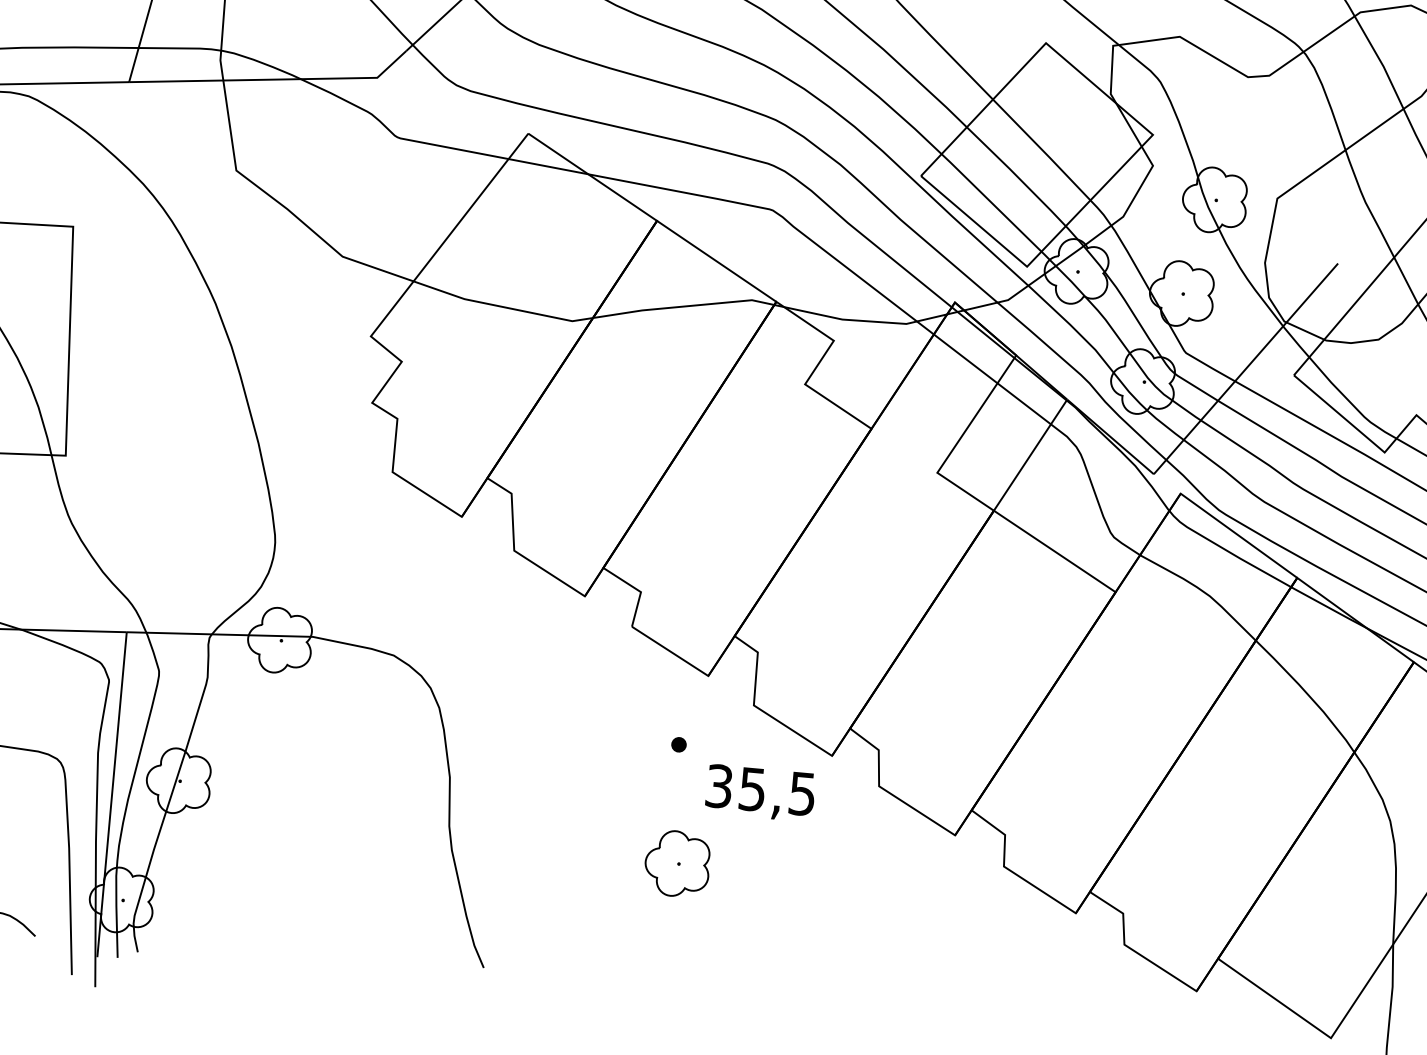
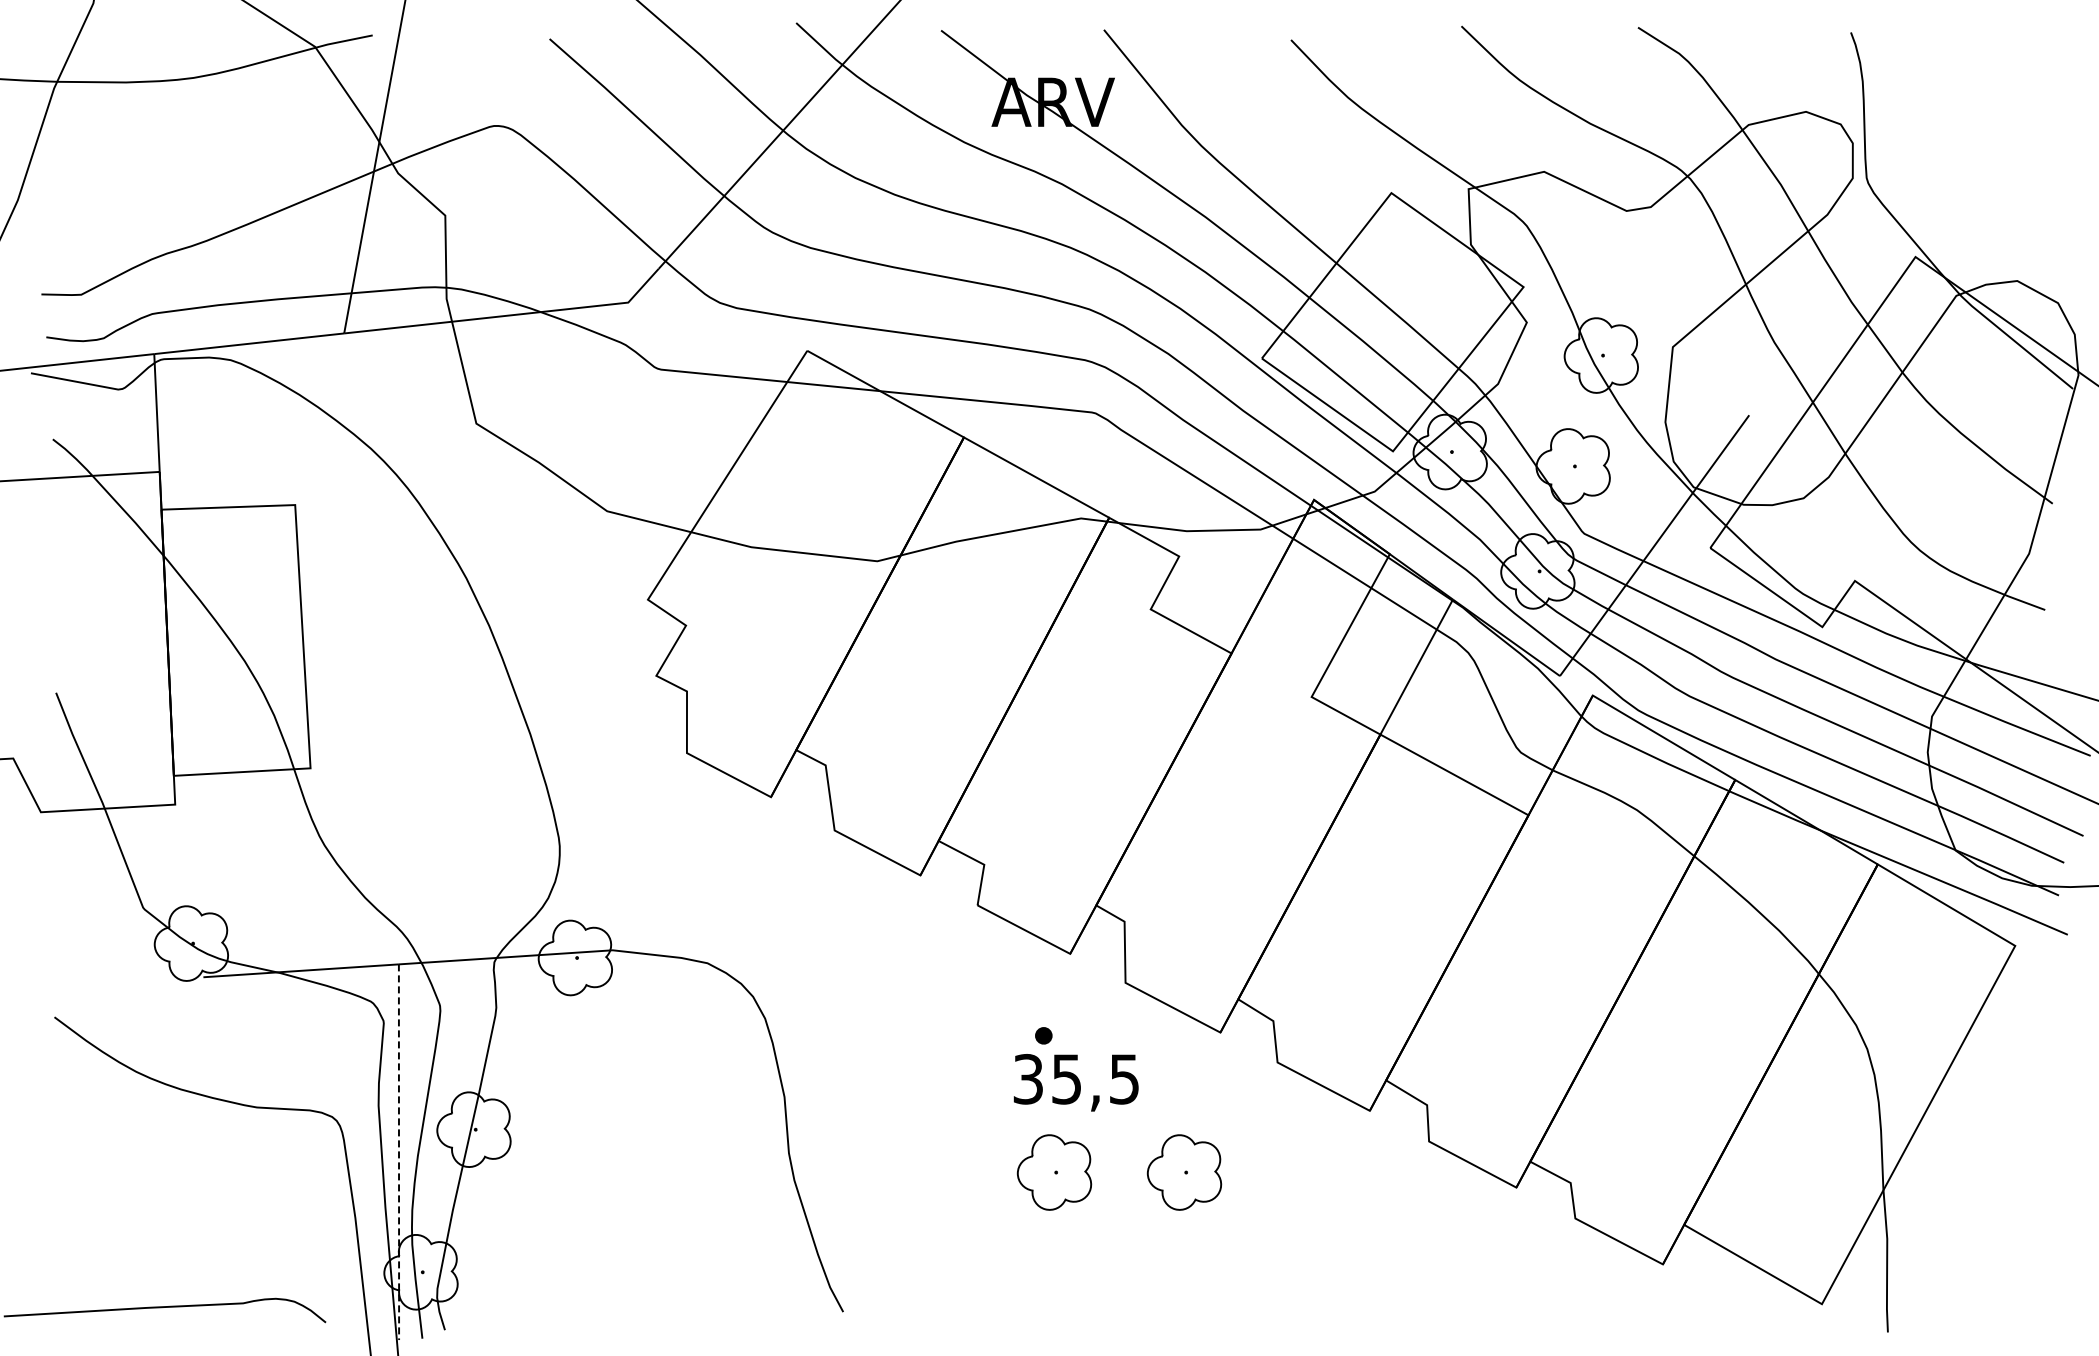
text: (759, 792) -> (1075, 1082), moved
line: (112, 795) -> (399, 1152), solid -> dashed
part: (789, 874) -> (1184, 1172), added

